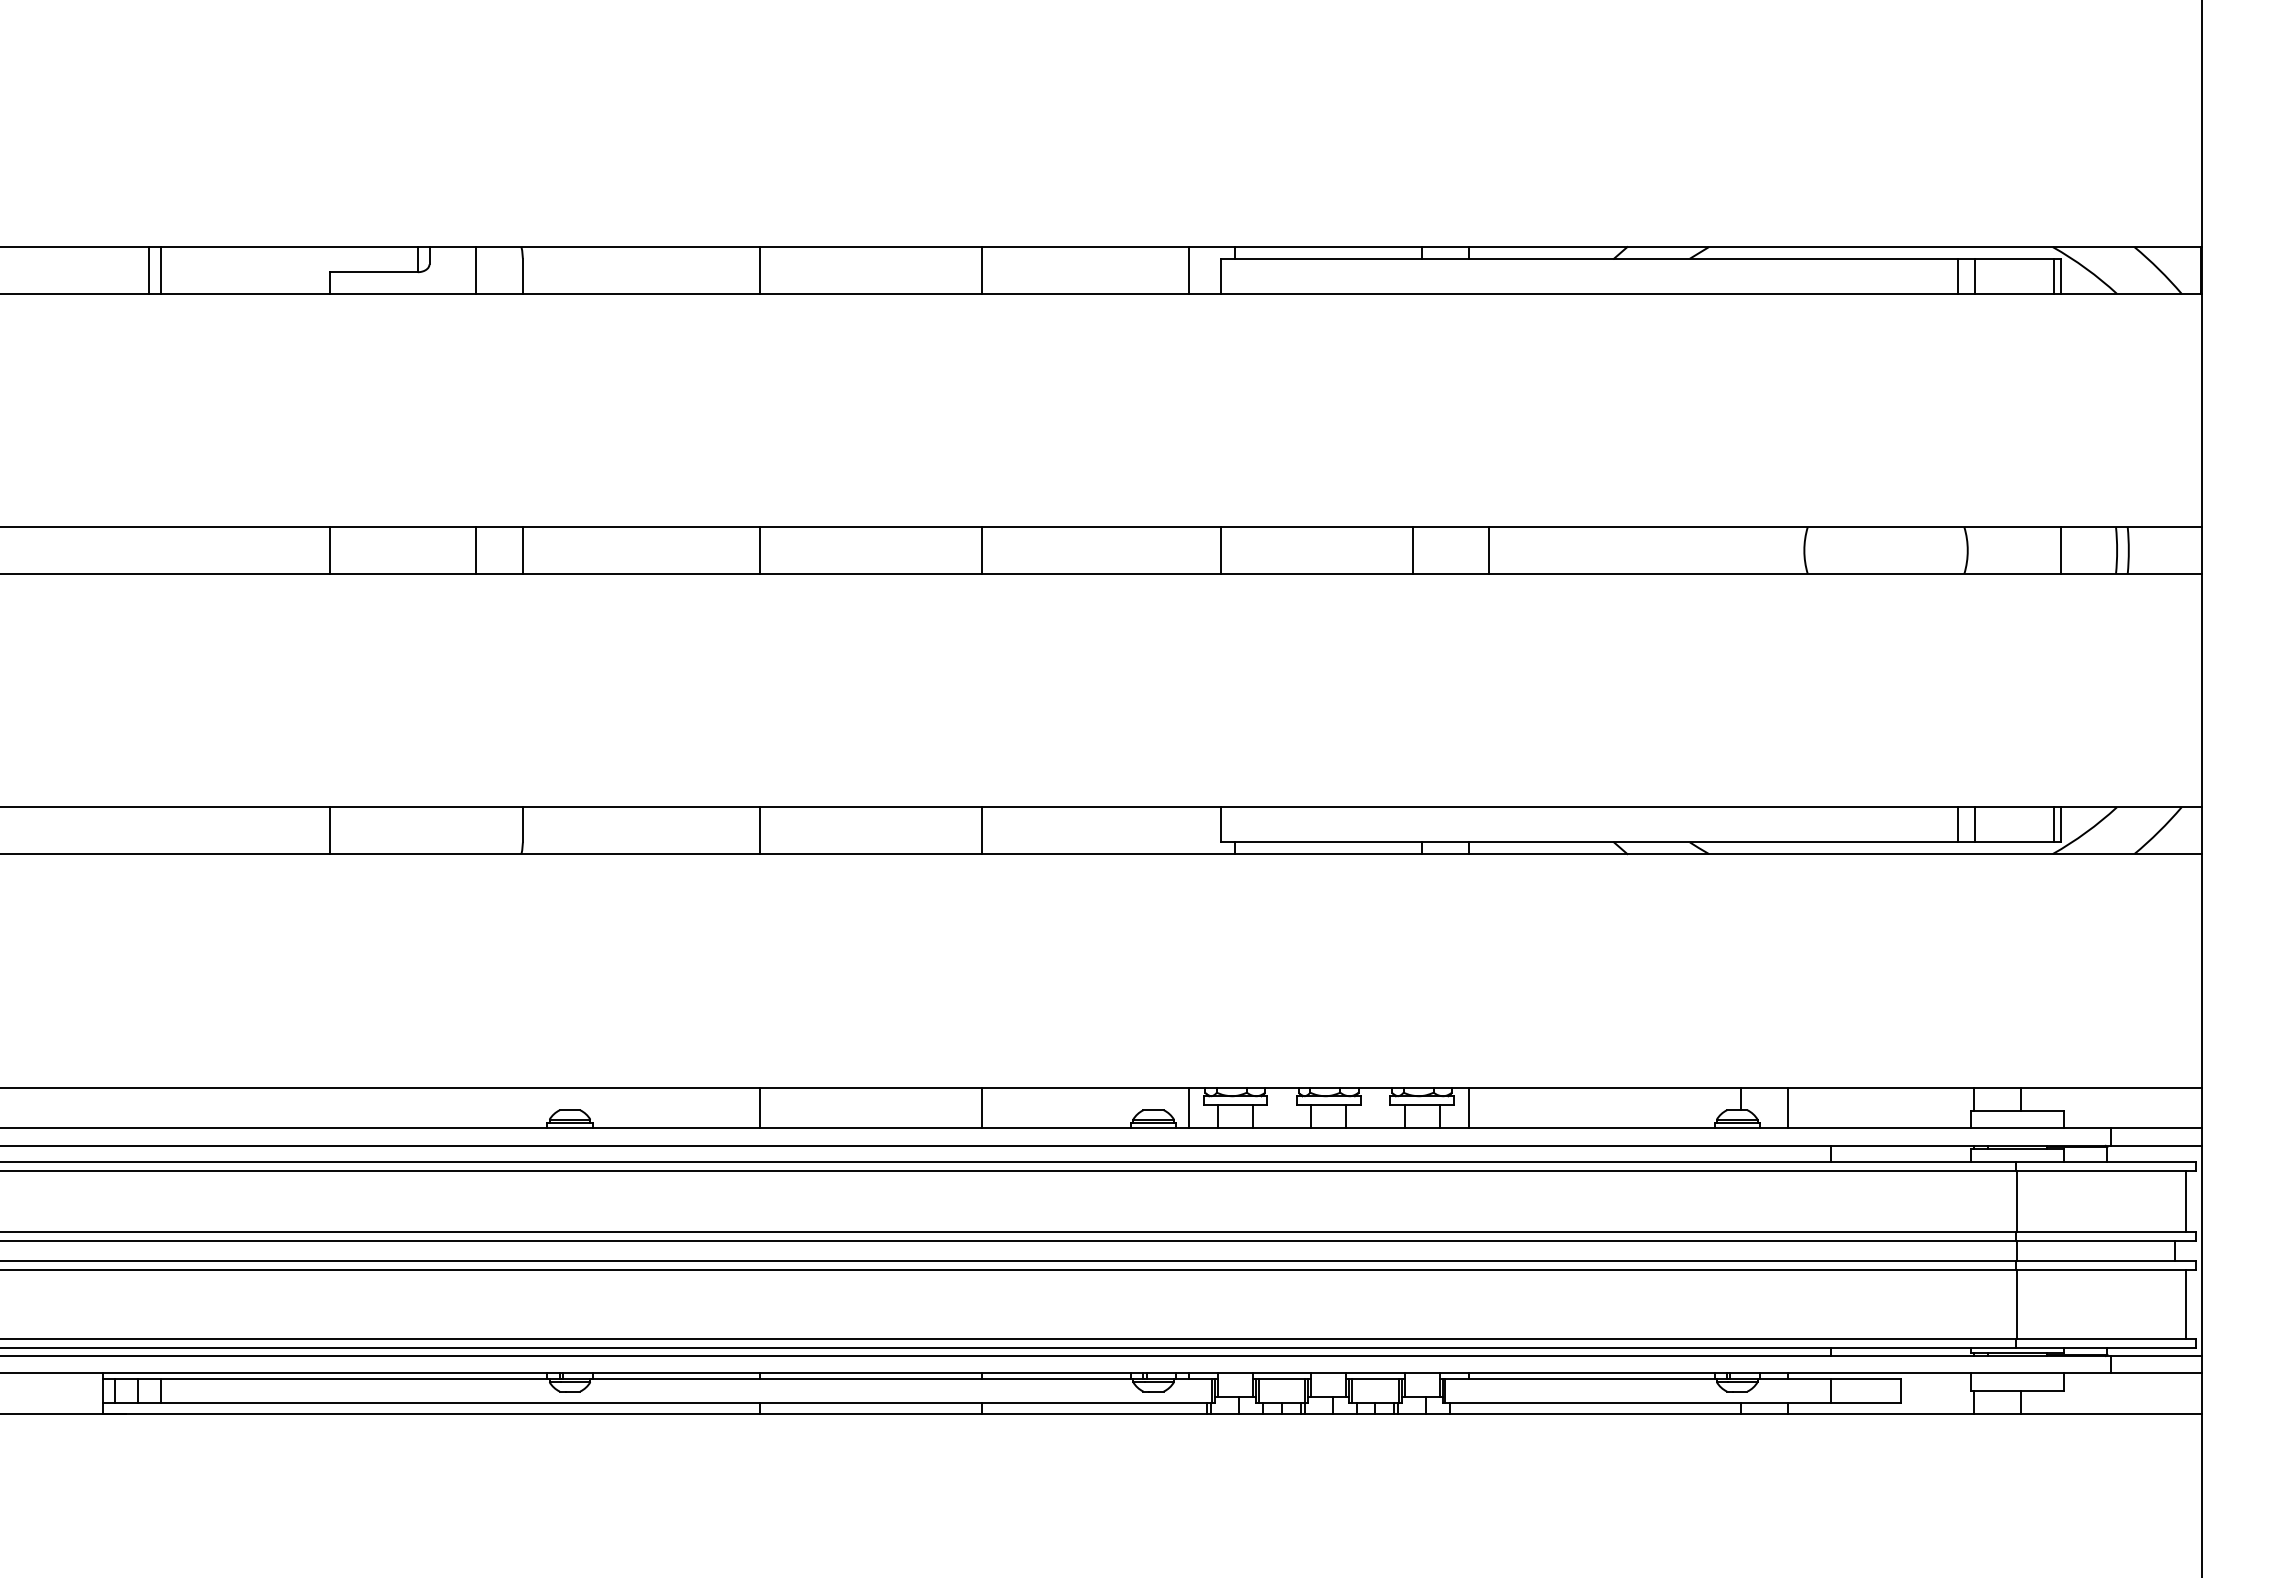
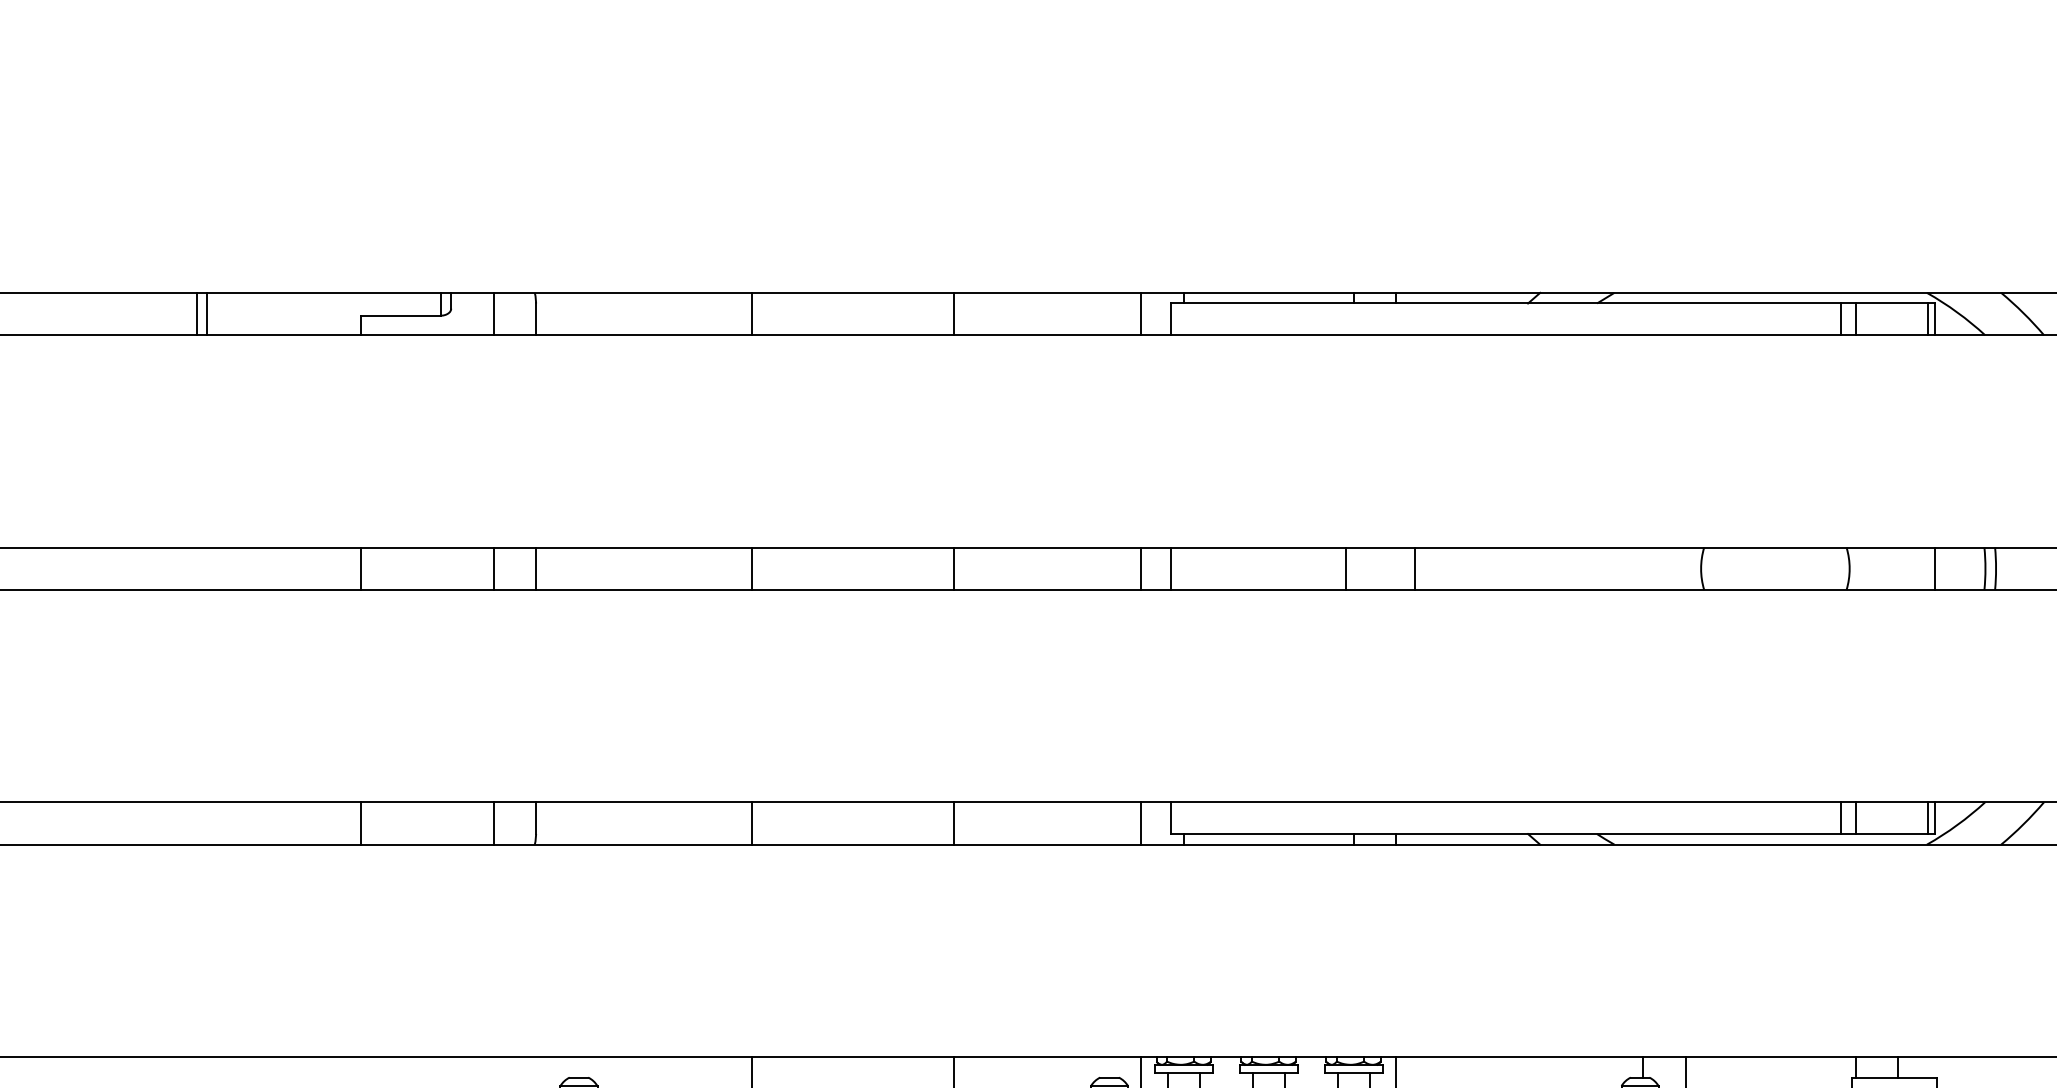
line: (1188, 550) -> (1141, 568), added
line: (476, 830) -> (493, 823), added
line: (1188, 830) -> (1141, 823), added

